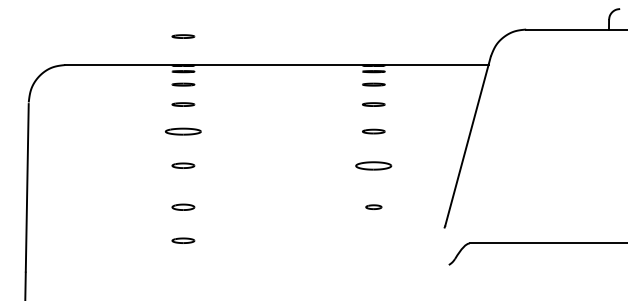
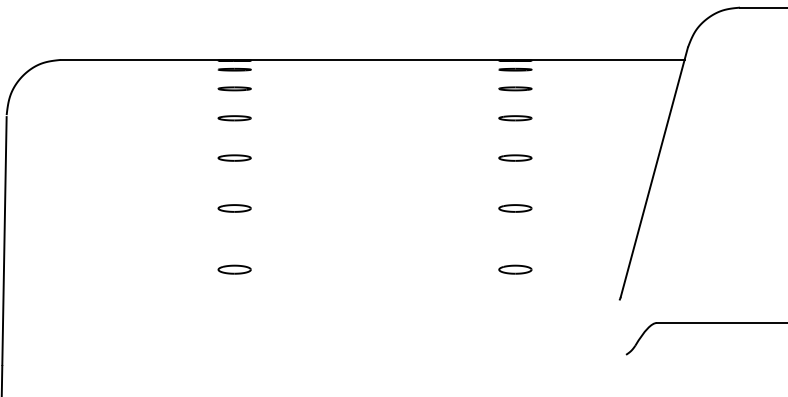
line: (183, 35) -> (234, 16), removed
part: (183, 131) -> (234, 157), size x0.62
part: (373, 165) -> (514, 208), size x0.62
part: (373, 206) -> (514, 268), size x1.43
part: (183, 240) -> (234, 318), removed

